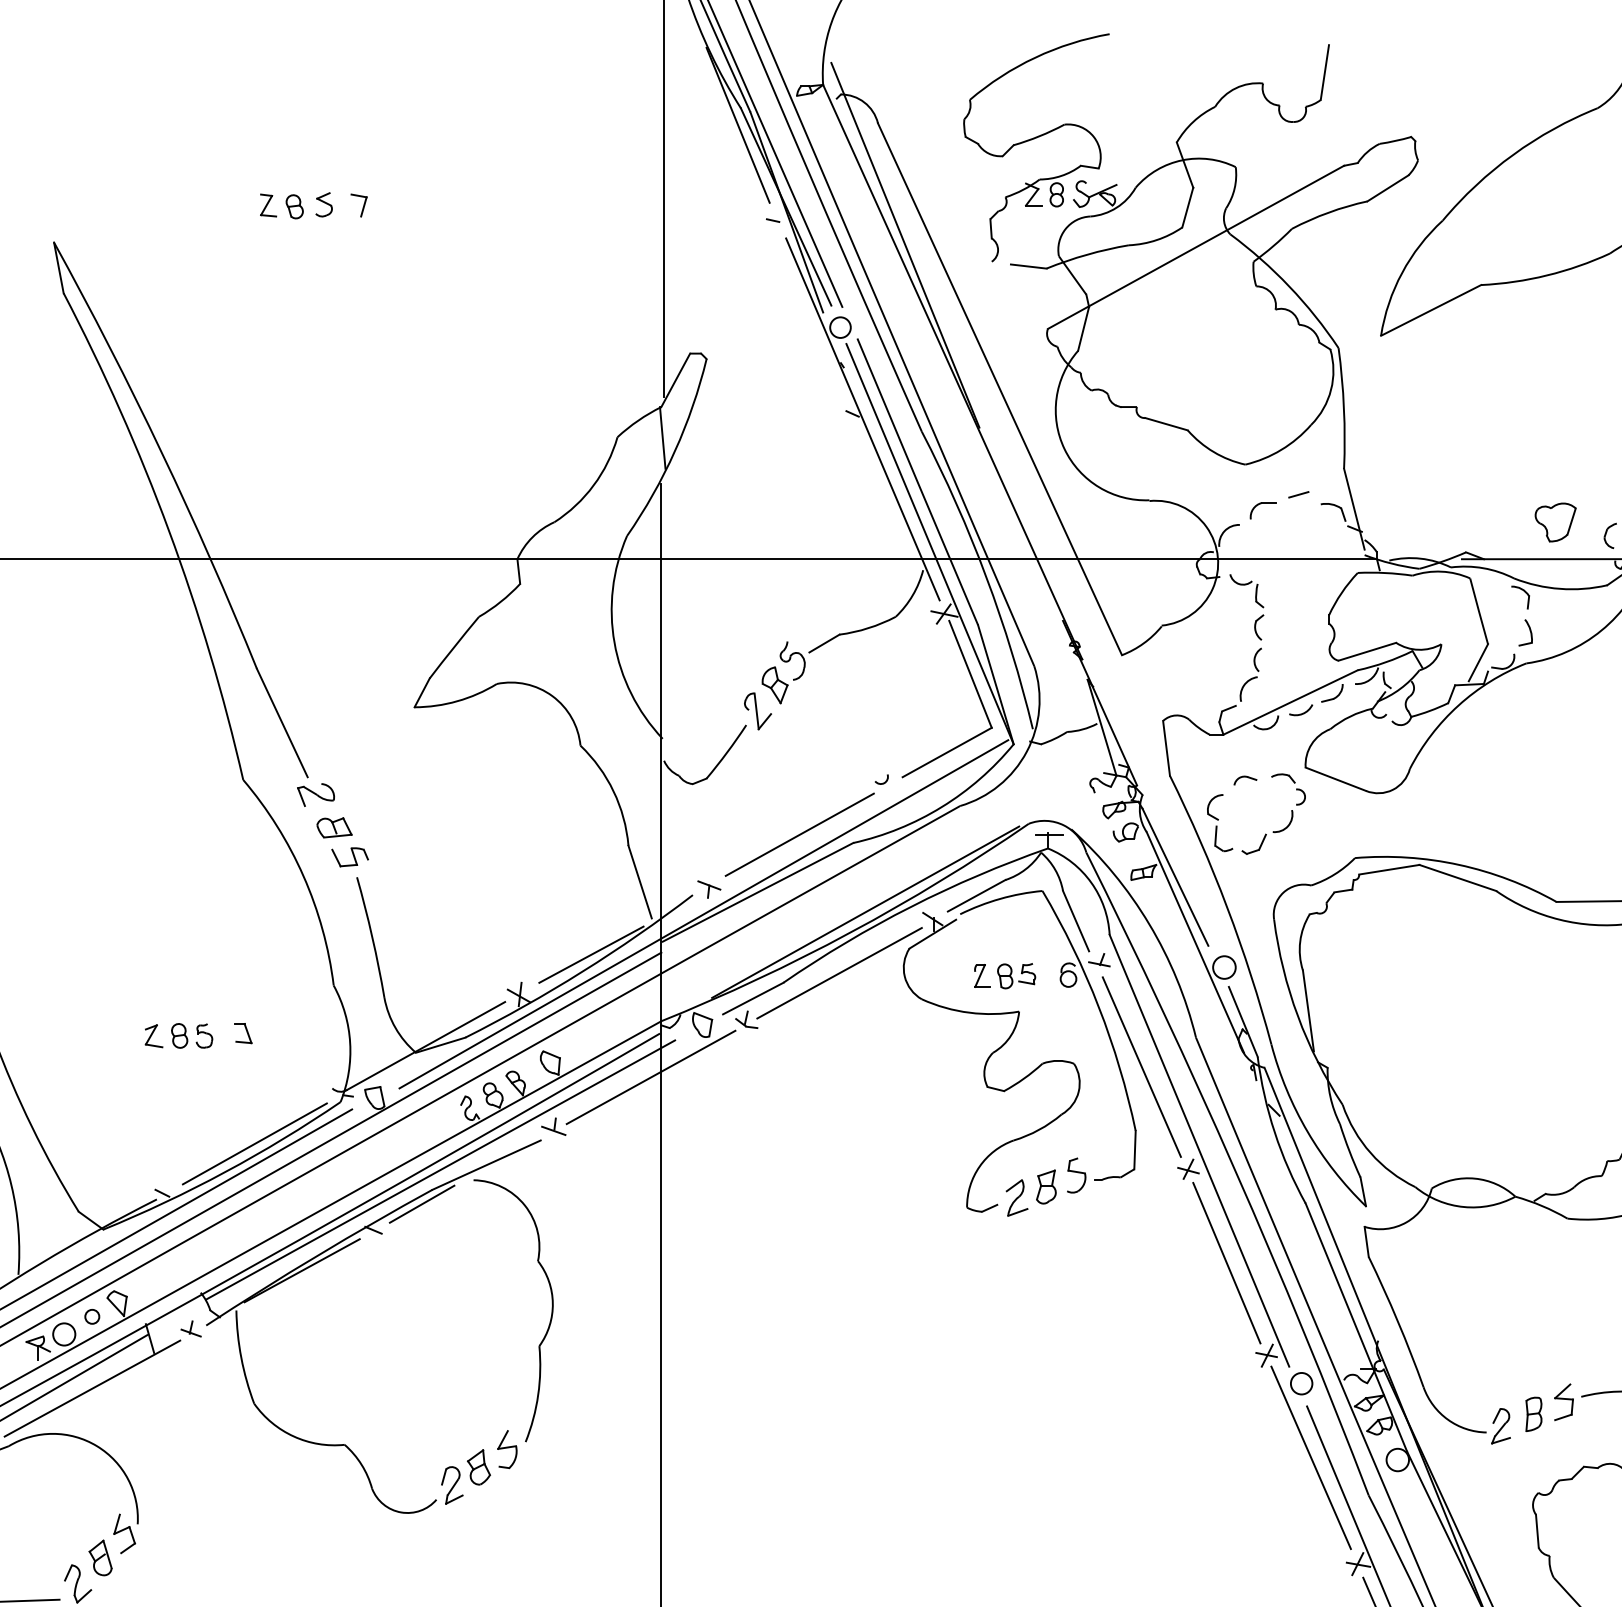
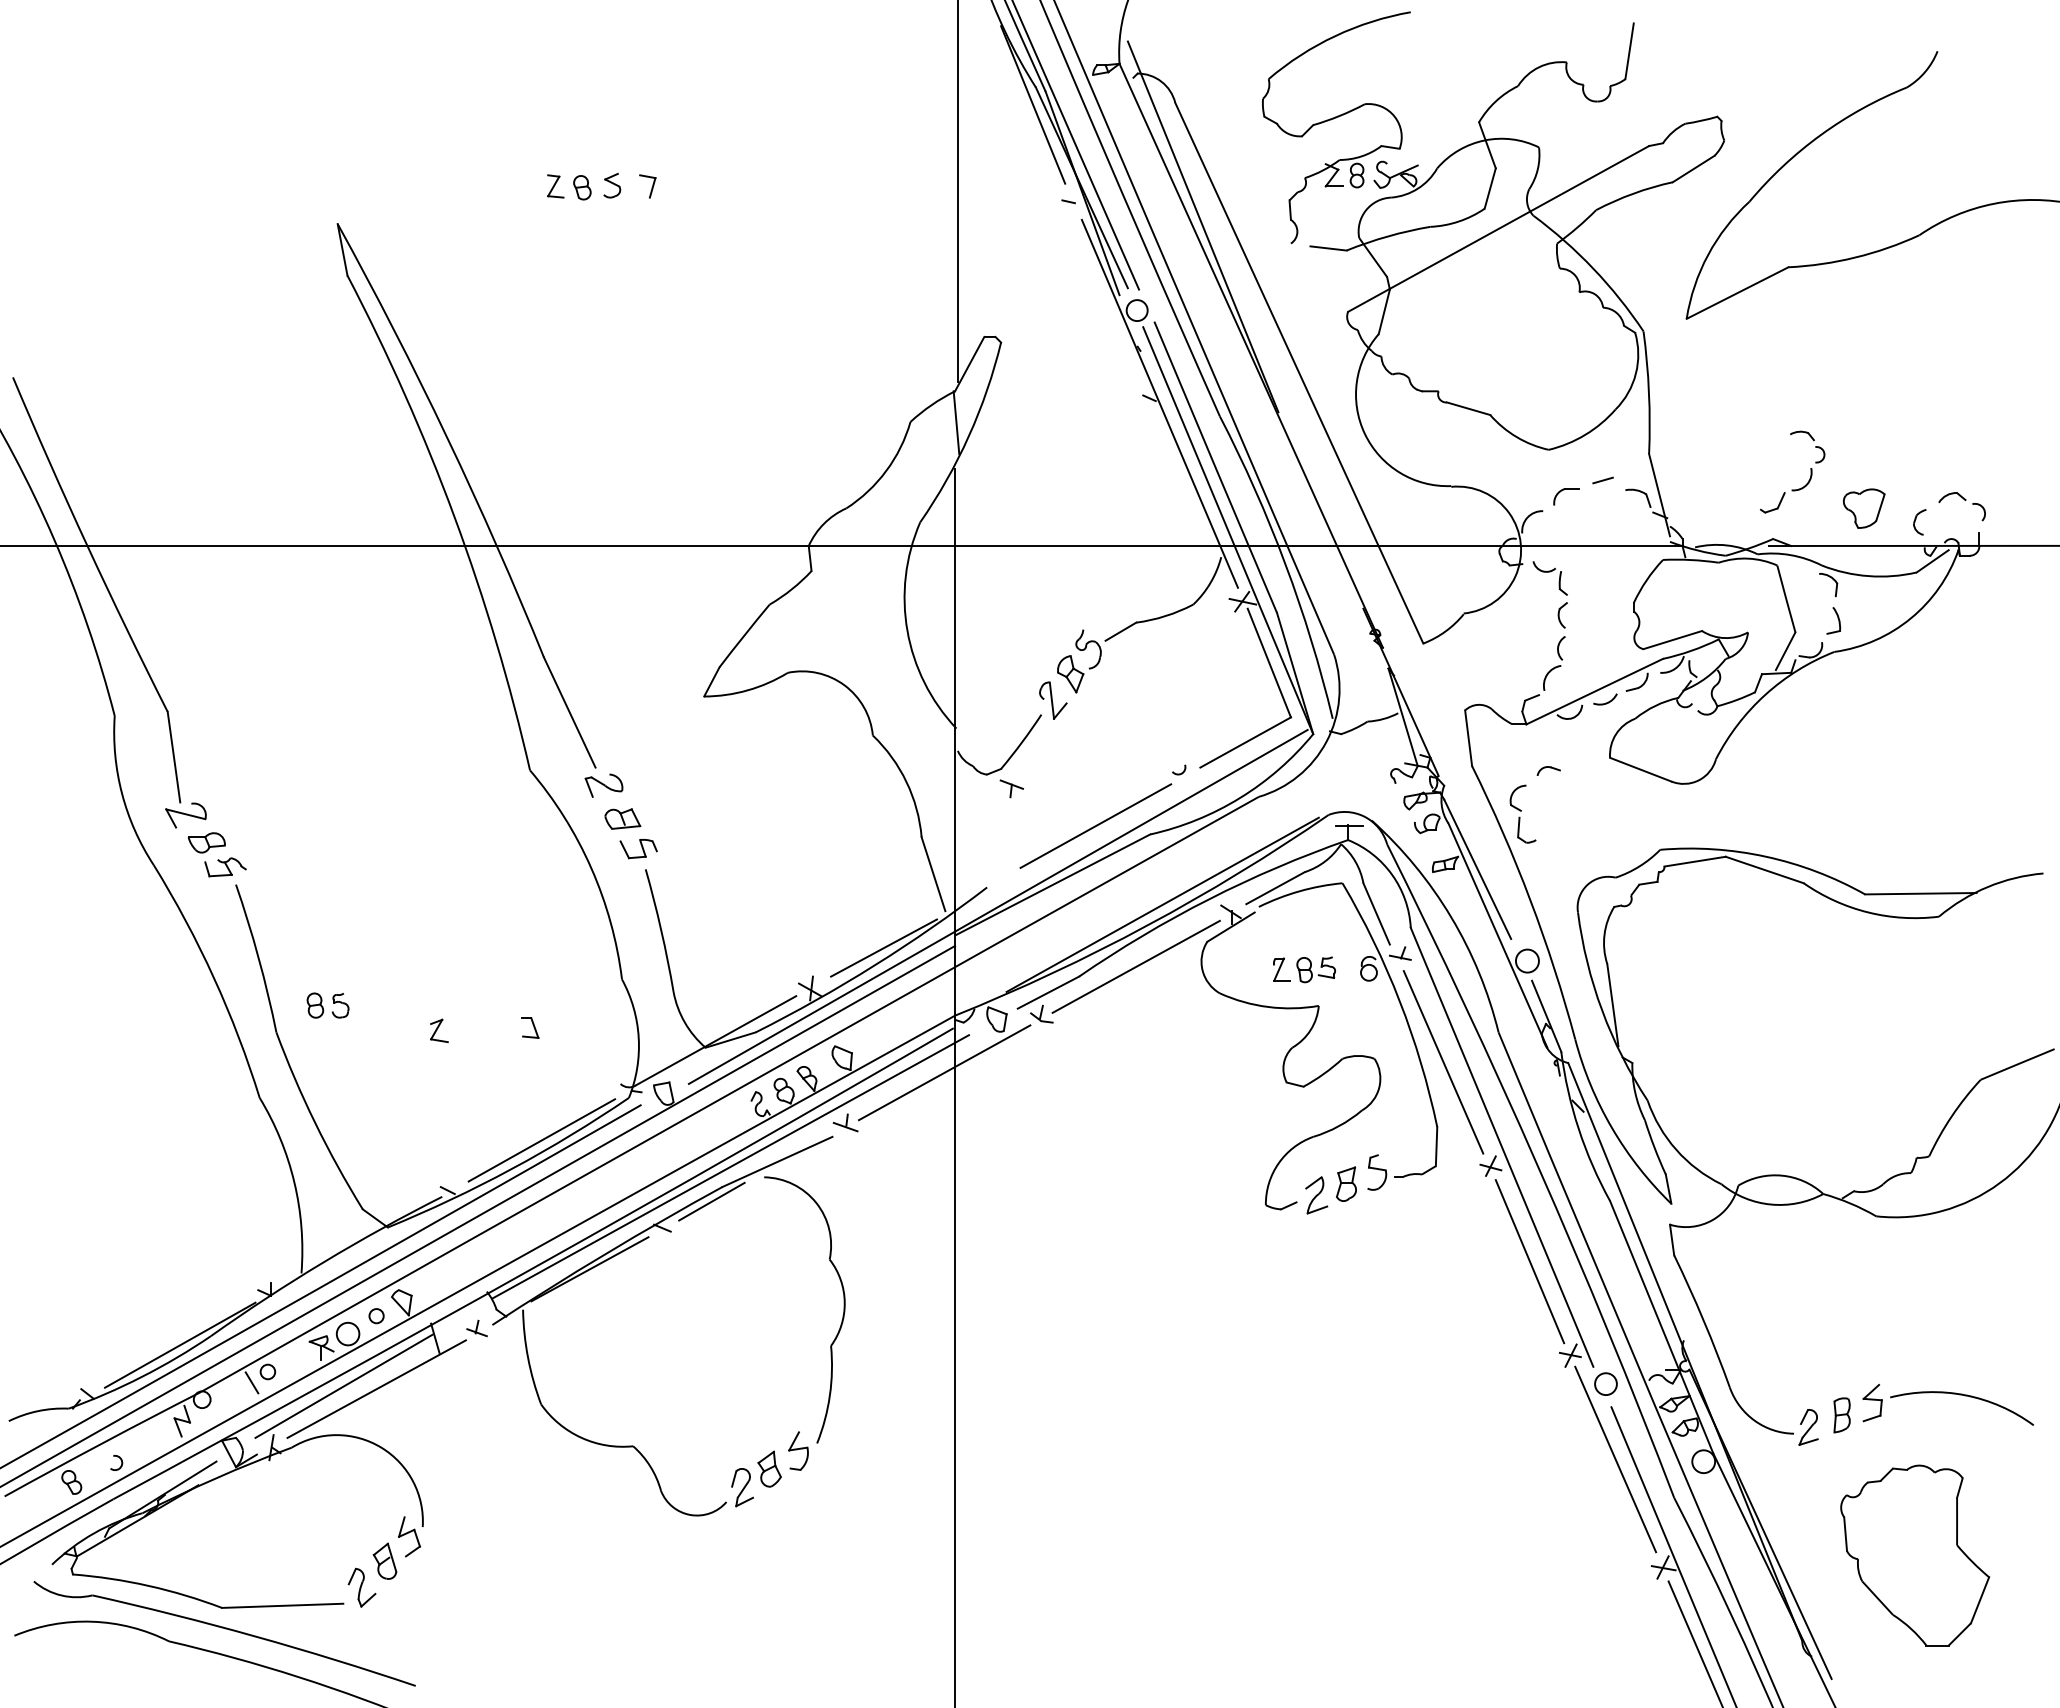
part: (1291, 813) -> (1810, 471), moved
part: (709, 889) -> (1011, 788), moved
part: (191, 1035) -> (327, 1005), moved

